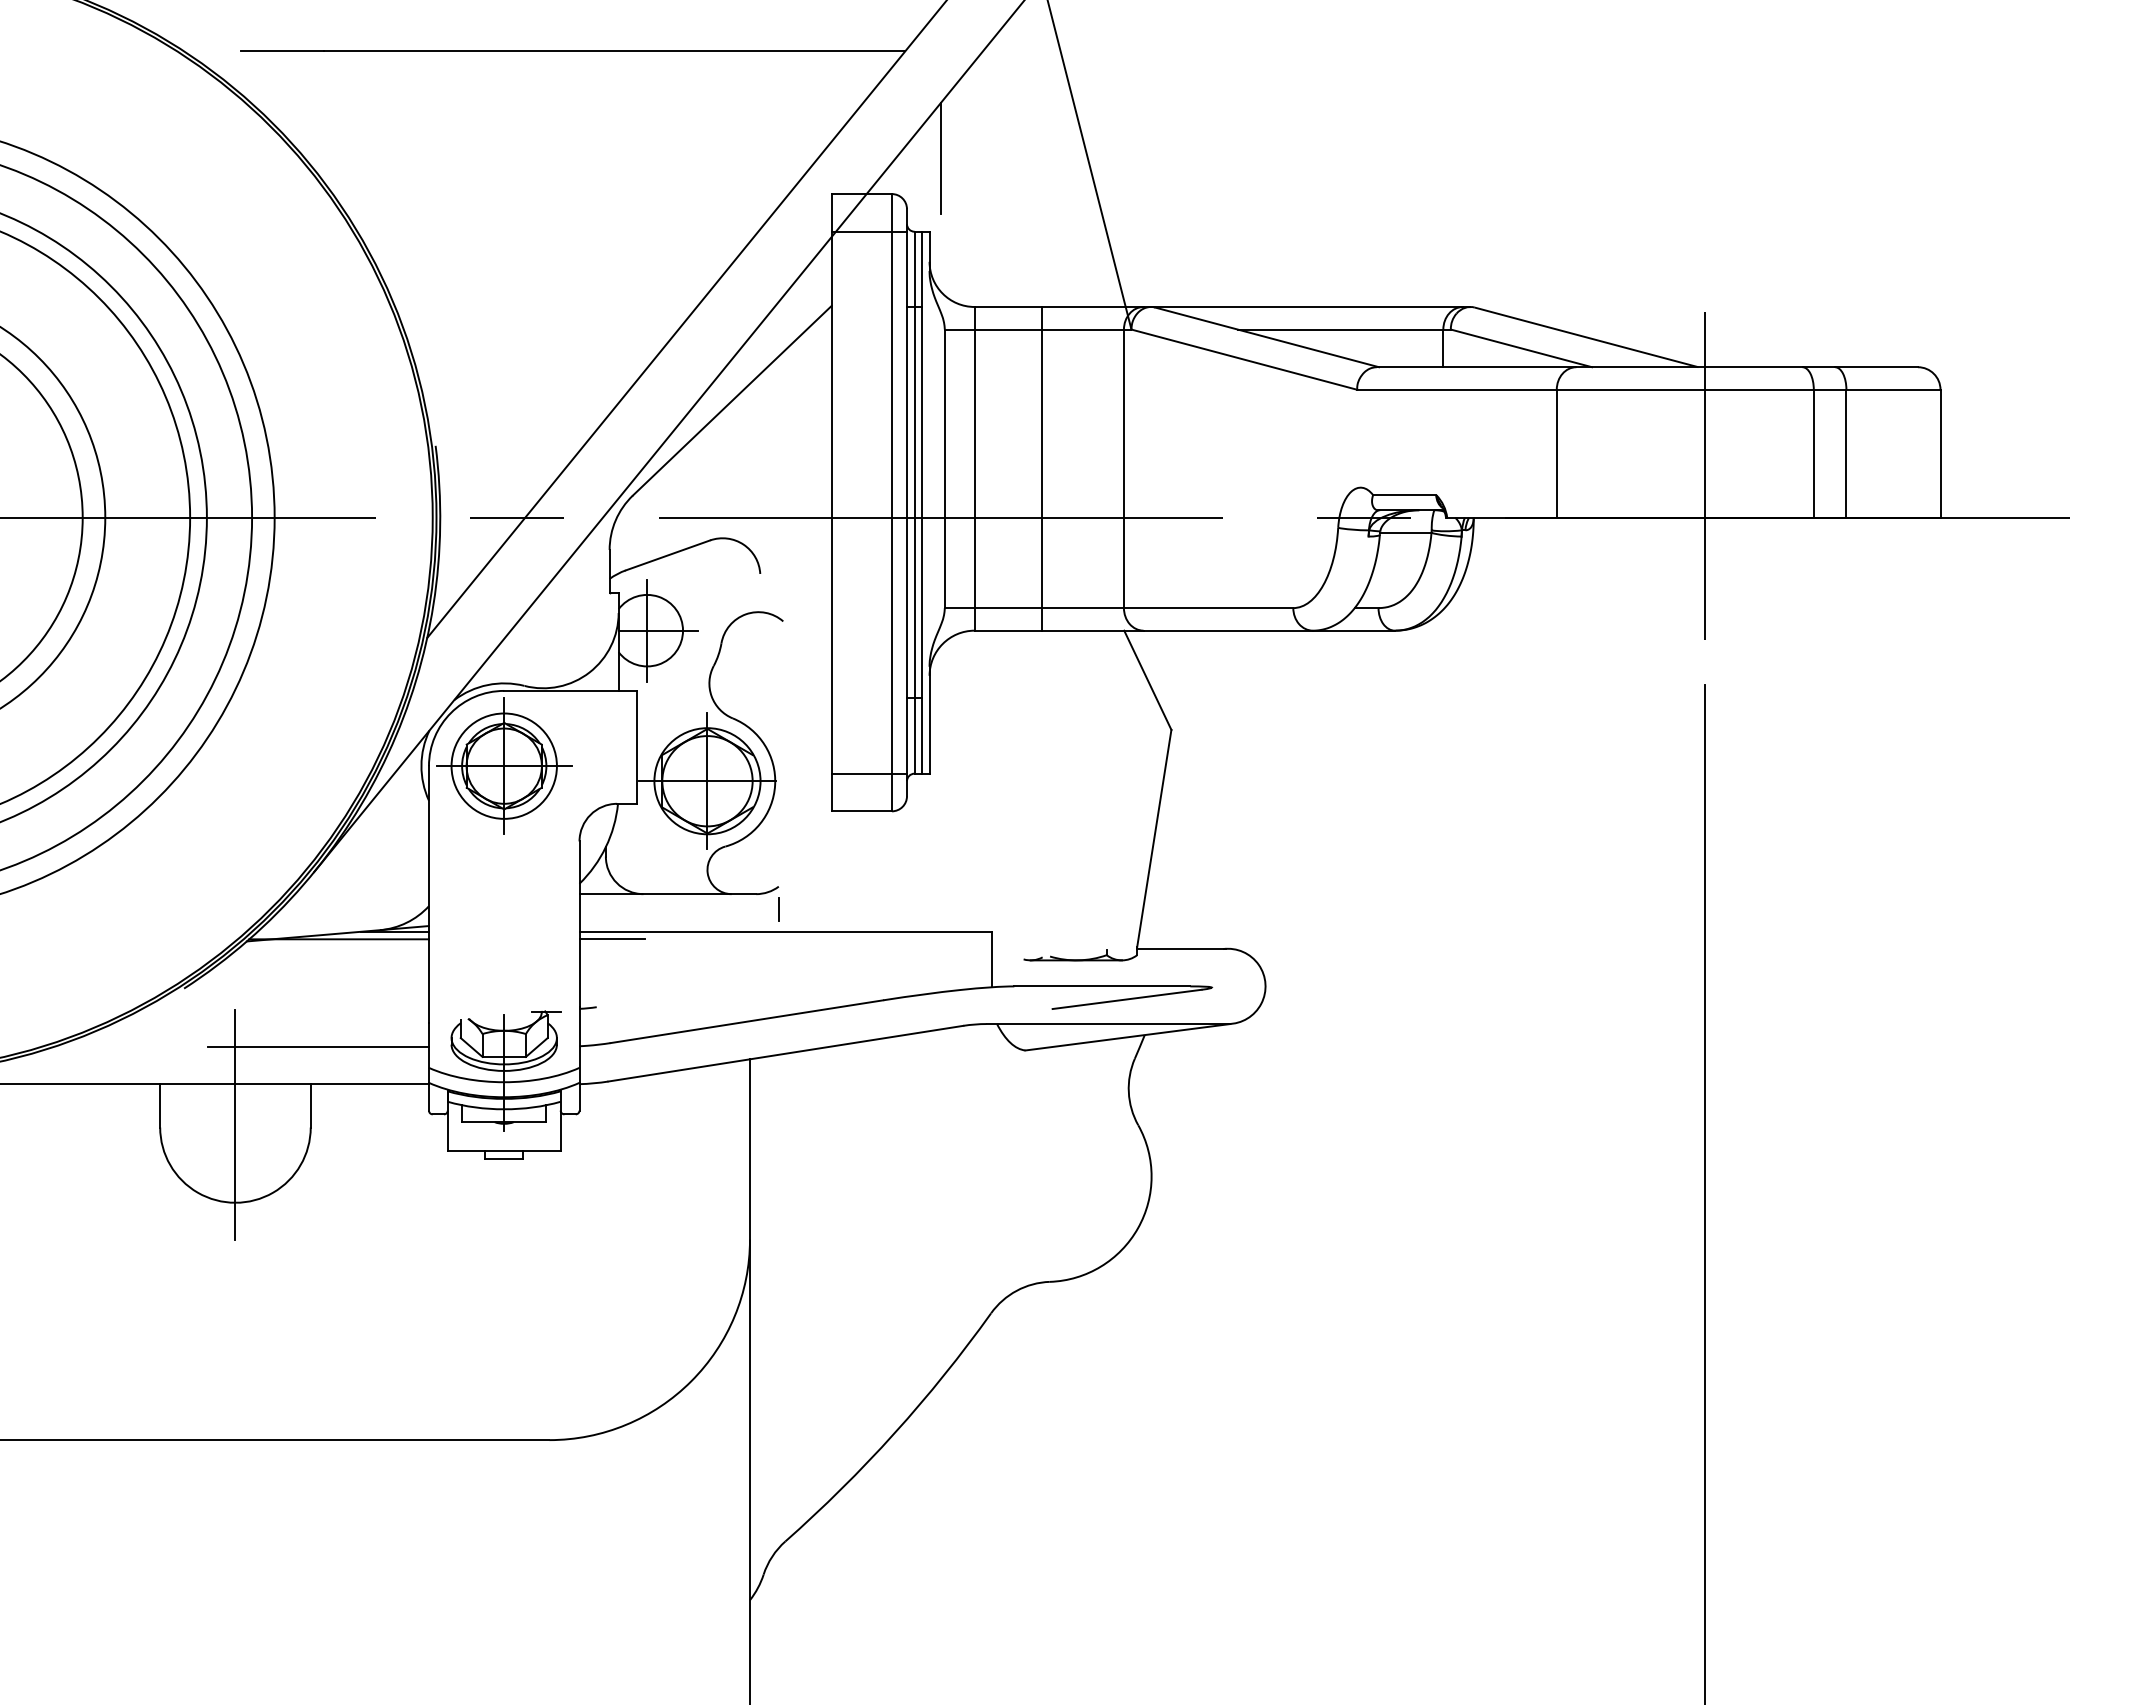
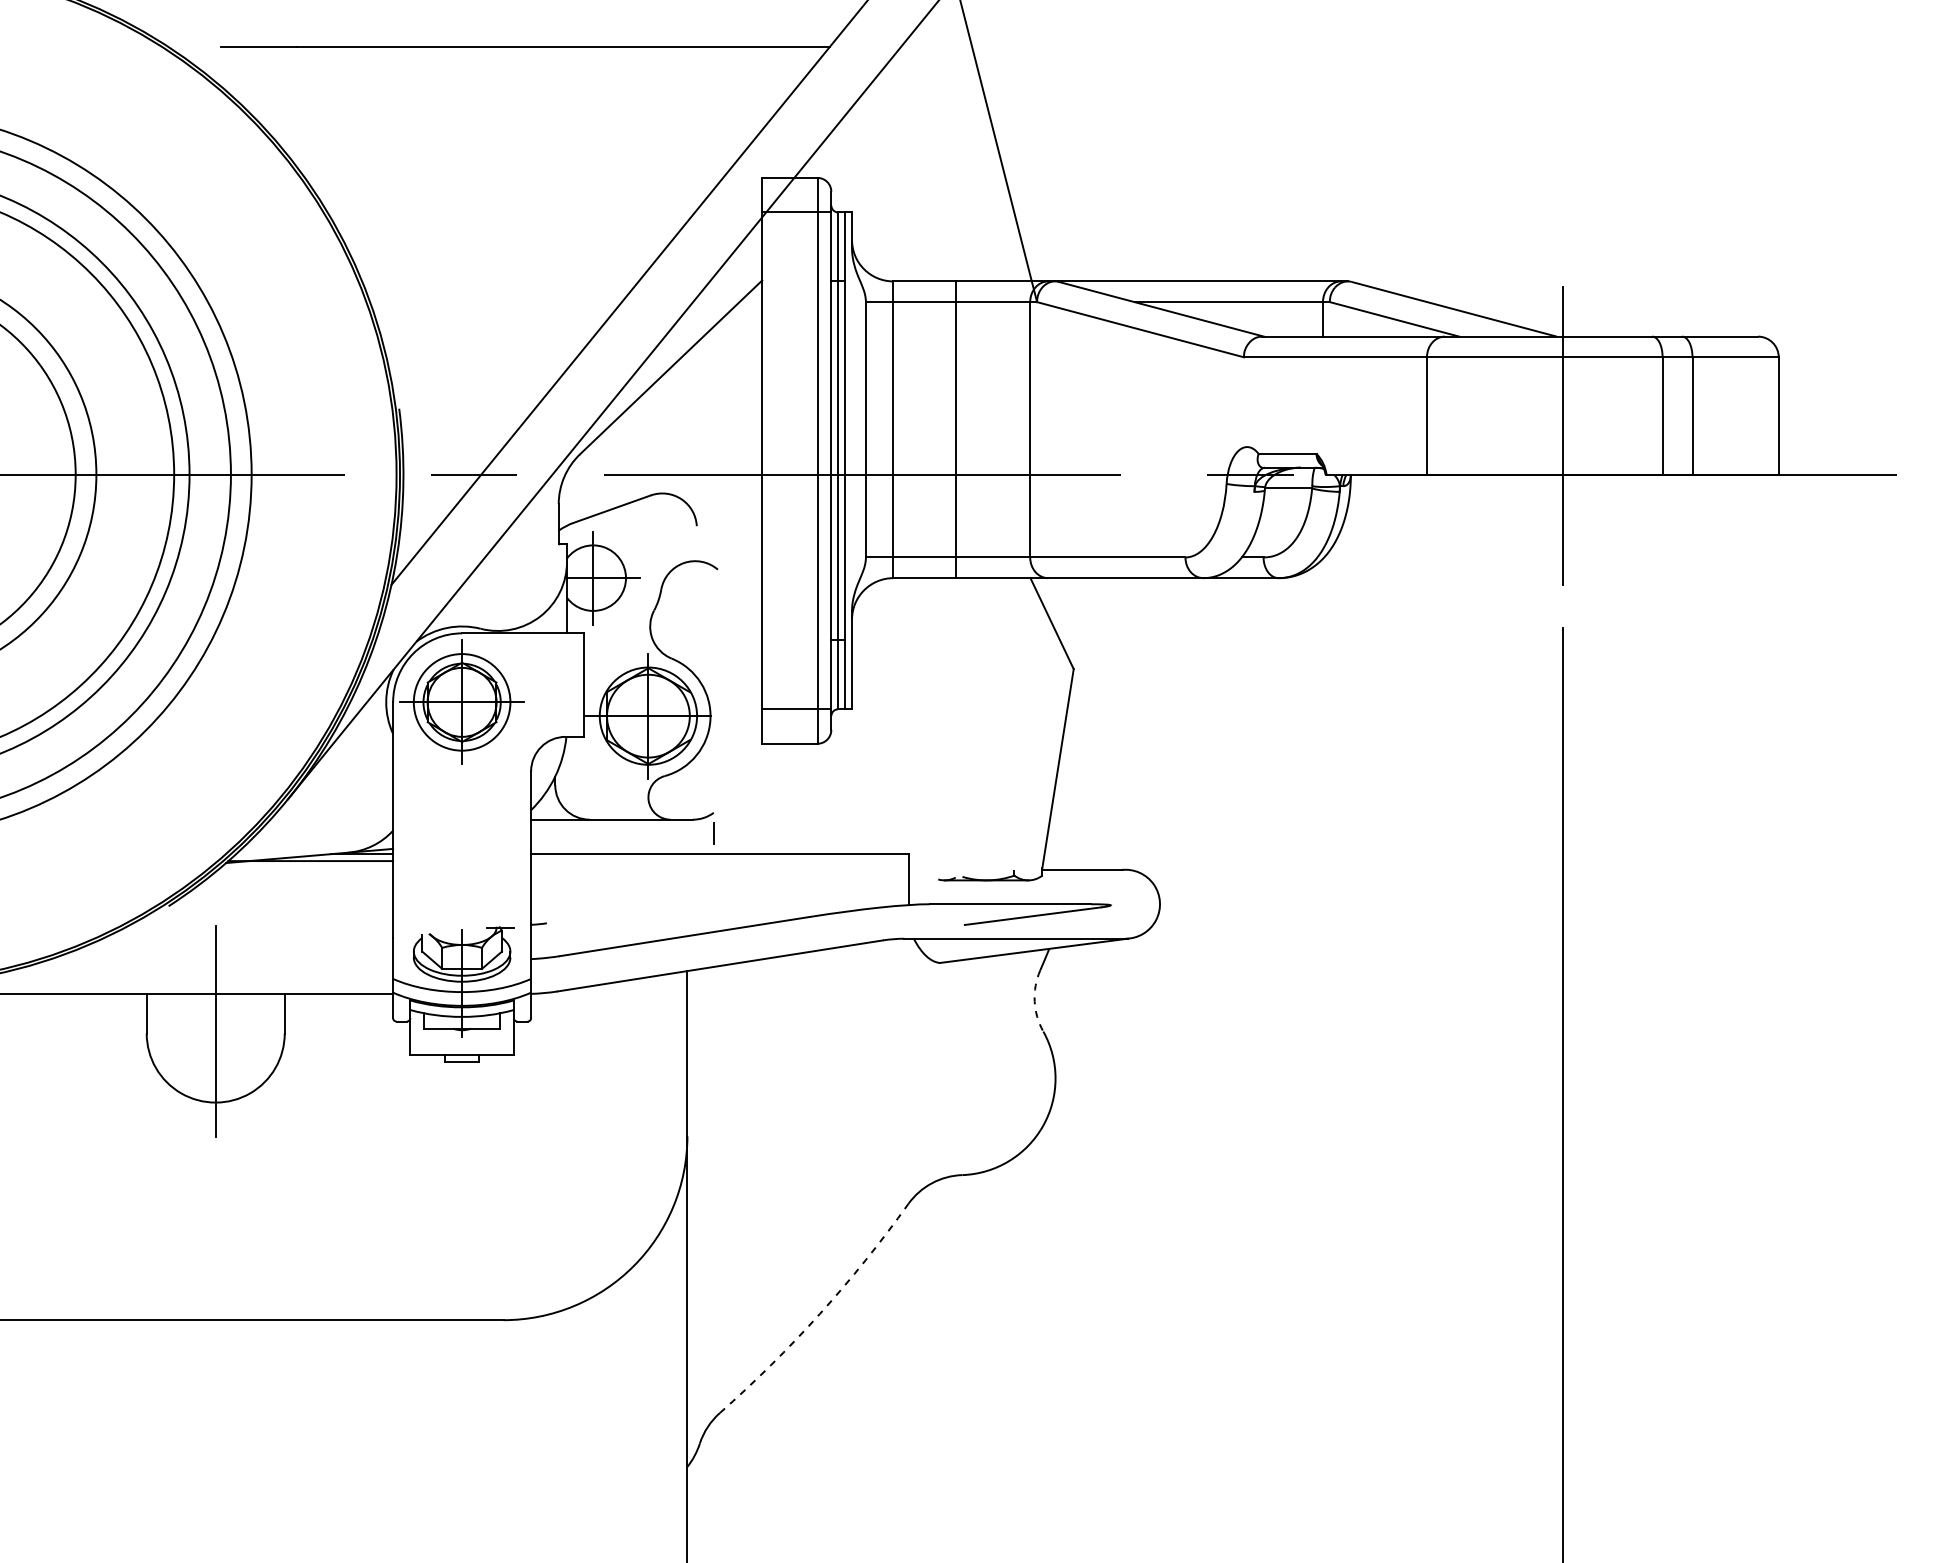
line: (940, 158) -> (862, 145), removed
line: (611, 939) -> (560, 861), removed
line: (318, 1046) -> (291, 959), removed
arc: (1128, 1092) -> (1034, 1001), solid -> dashed
arc: (894, 1433) -> (819, 1314), solid -> dashed

